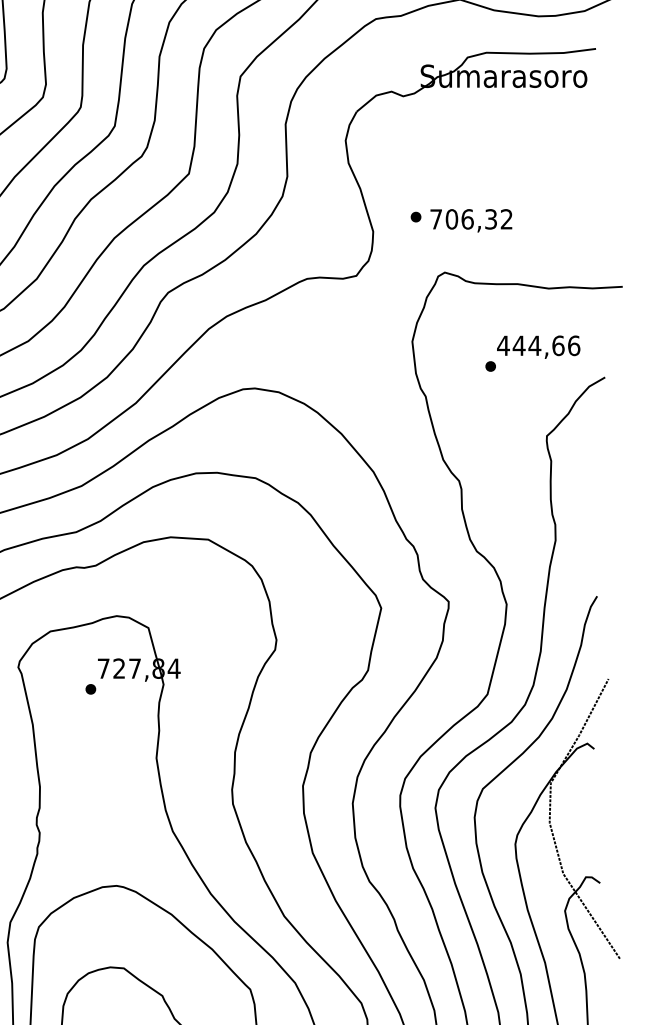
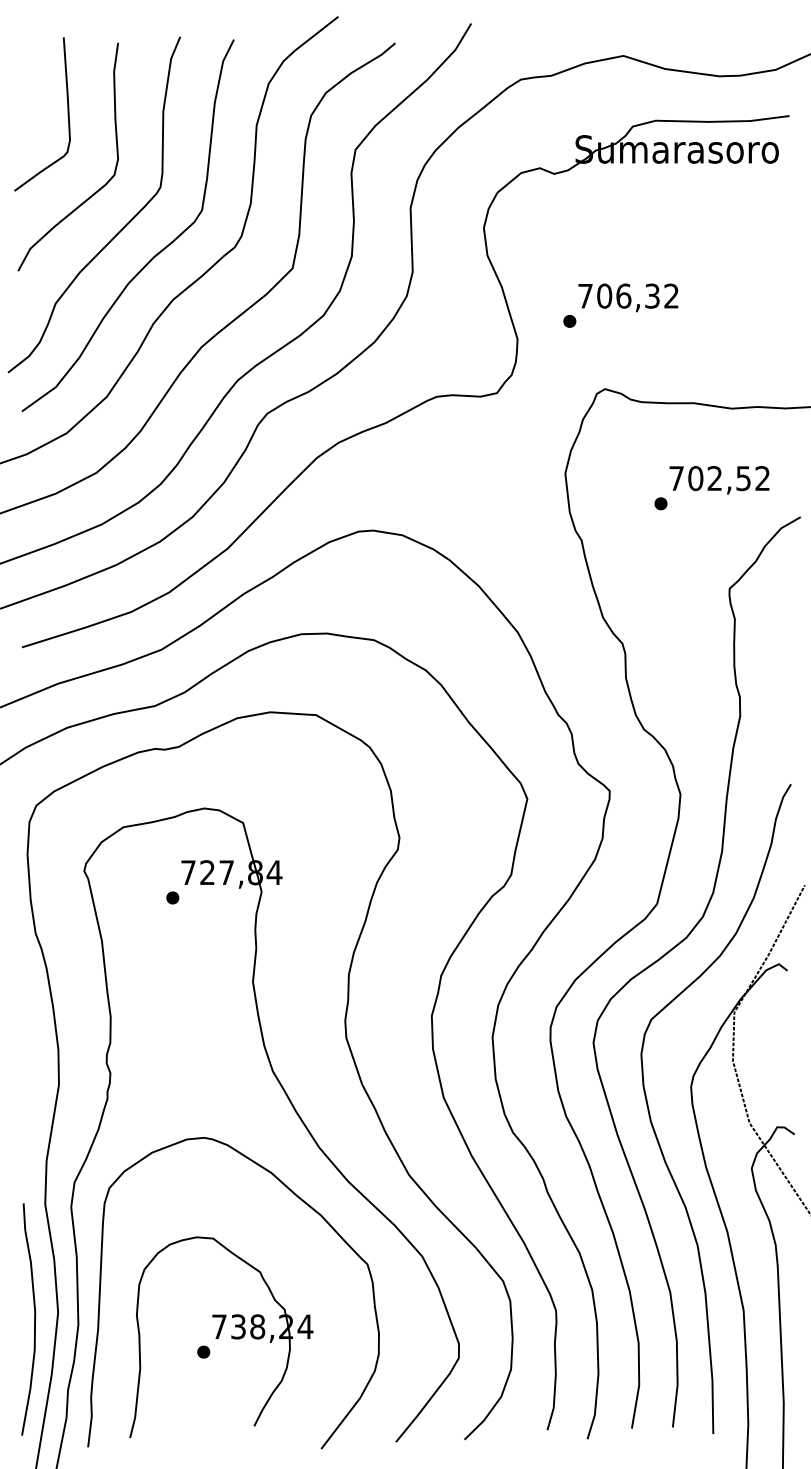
text: (471, 220) -> (628, 297), moved
text: (538, 345) -> (719, 478), 444,66 -> 702,52

